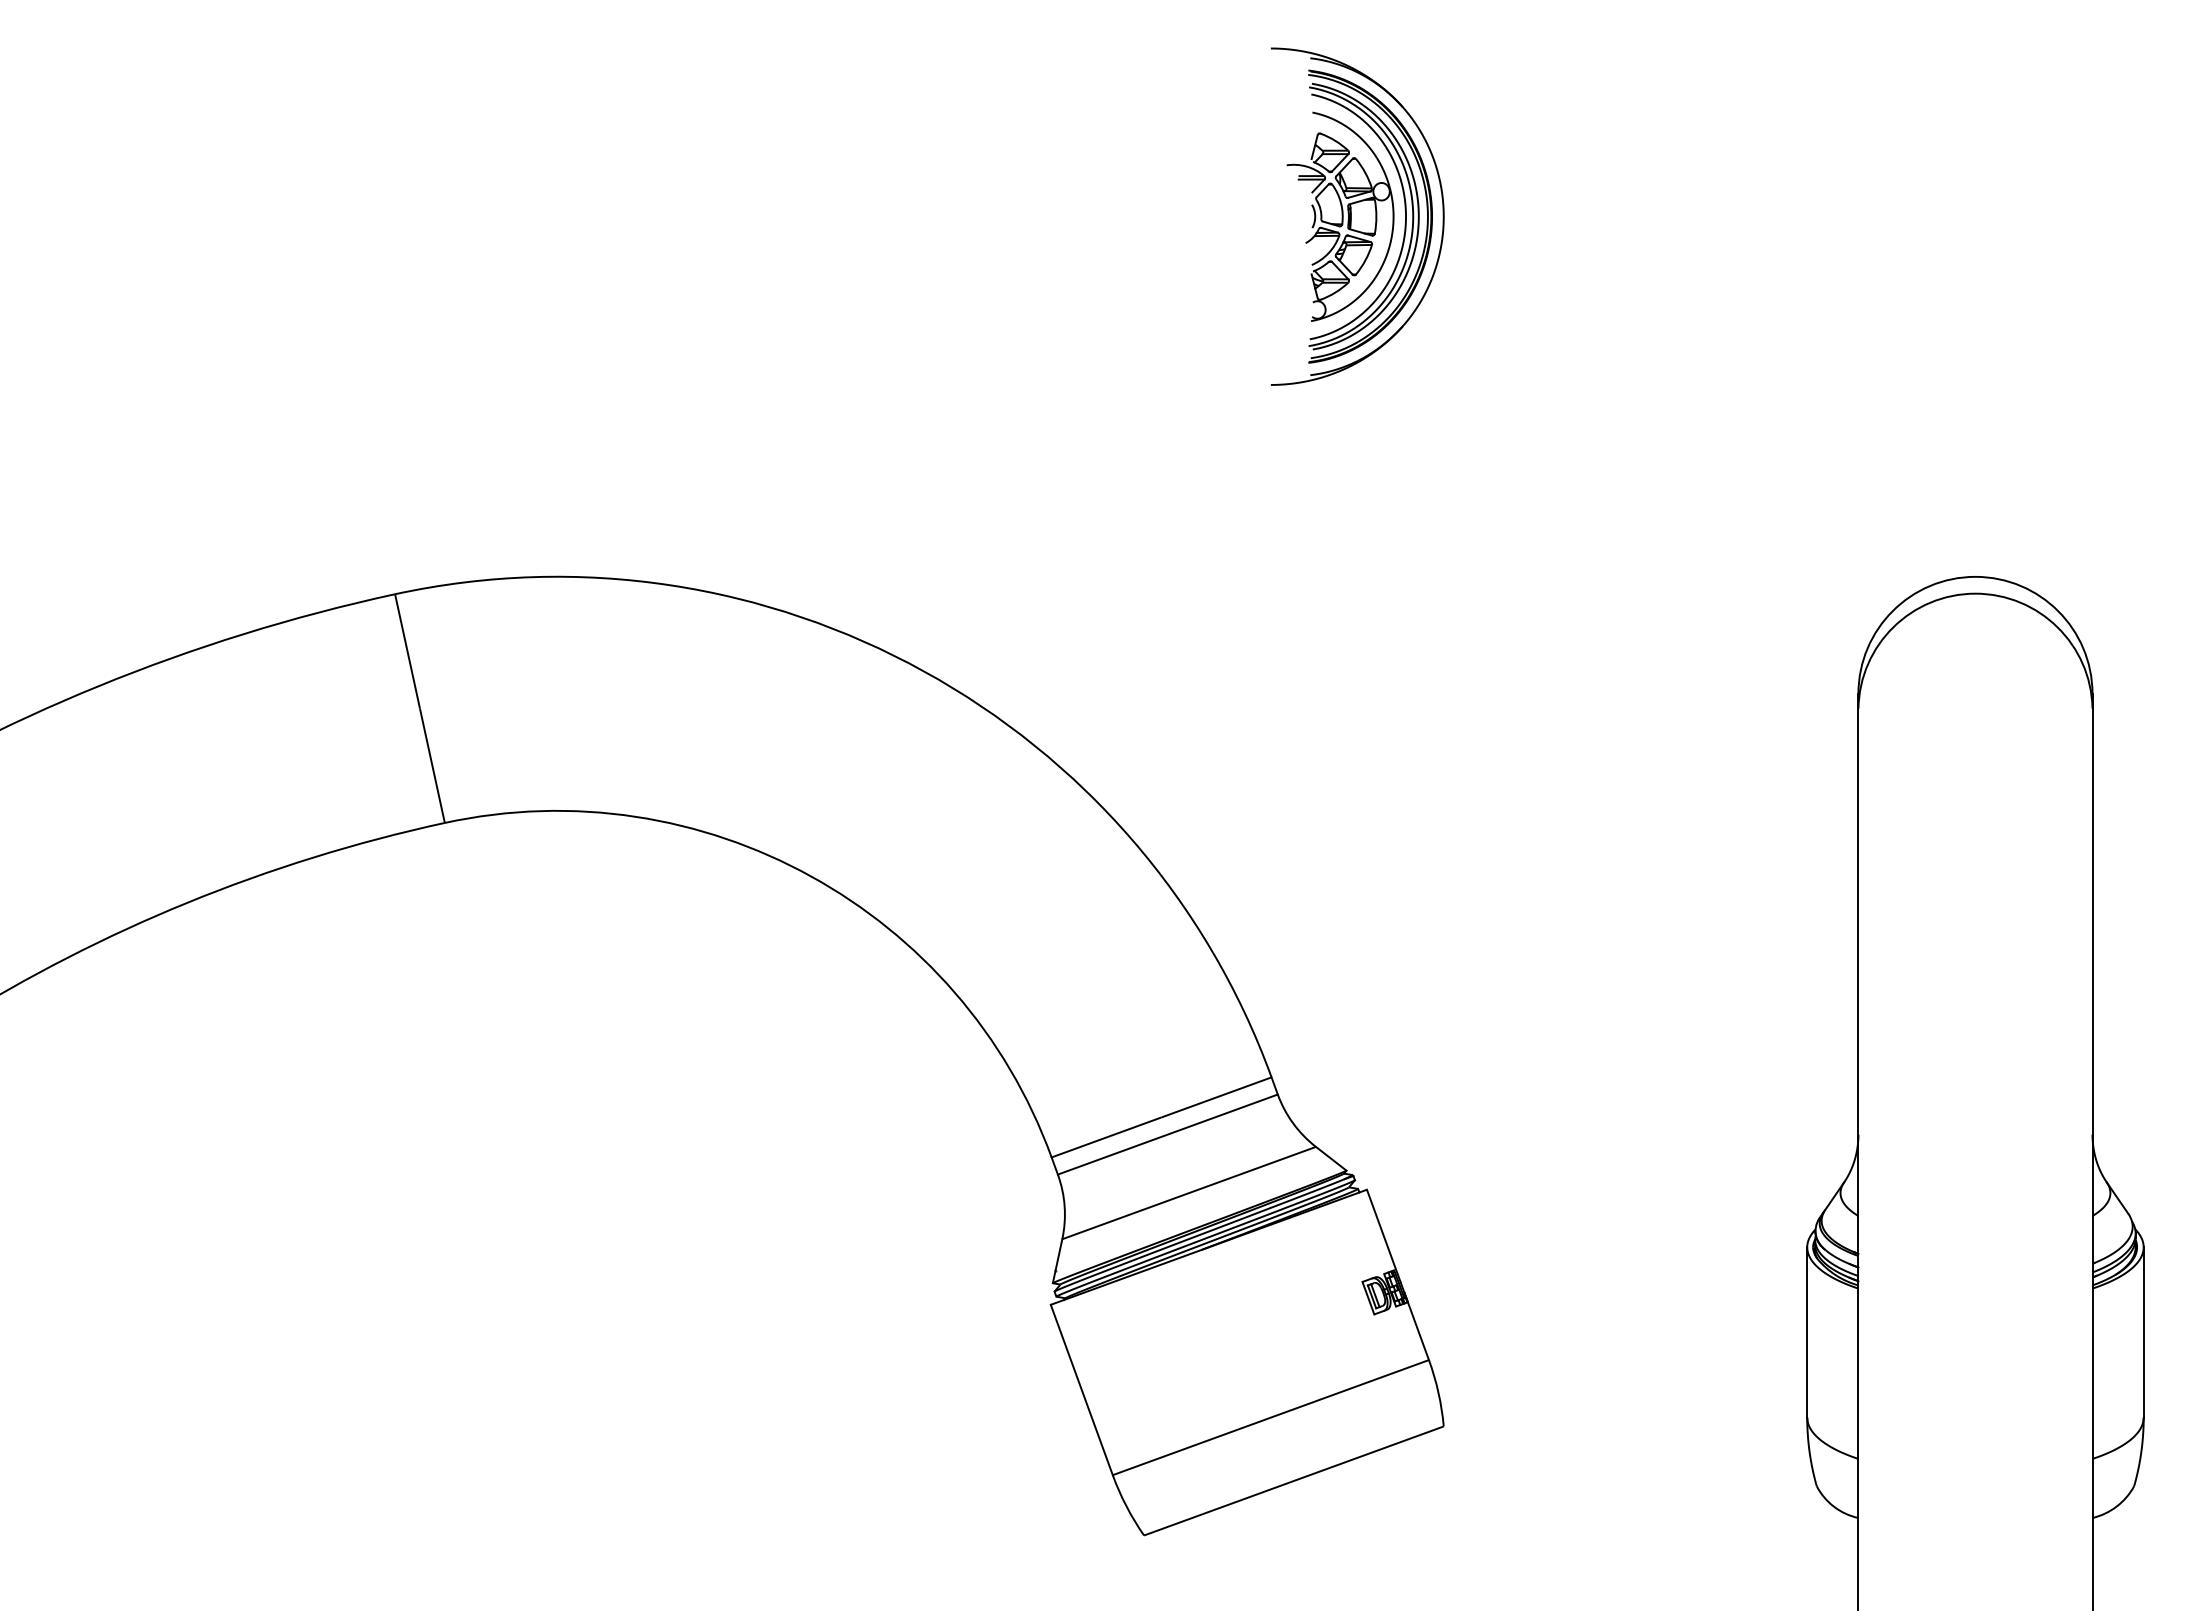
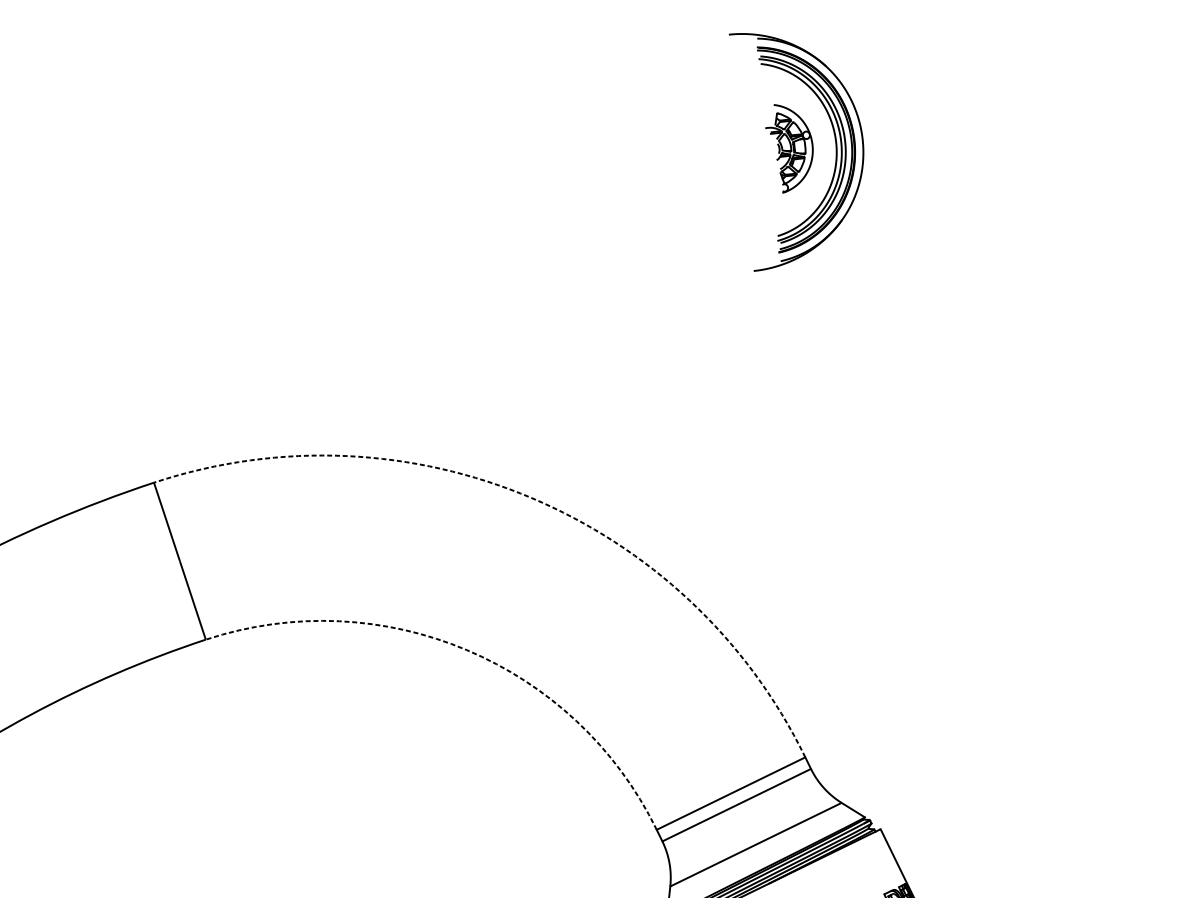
part: (1340, 216) -> (790, 147), size x0.6
arc: (923, 671) -> (530, 497), solid -> dashed
arc: (810, 876) -> (466, 650), solid -> dashed

